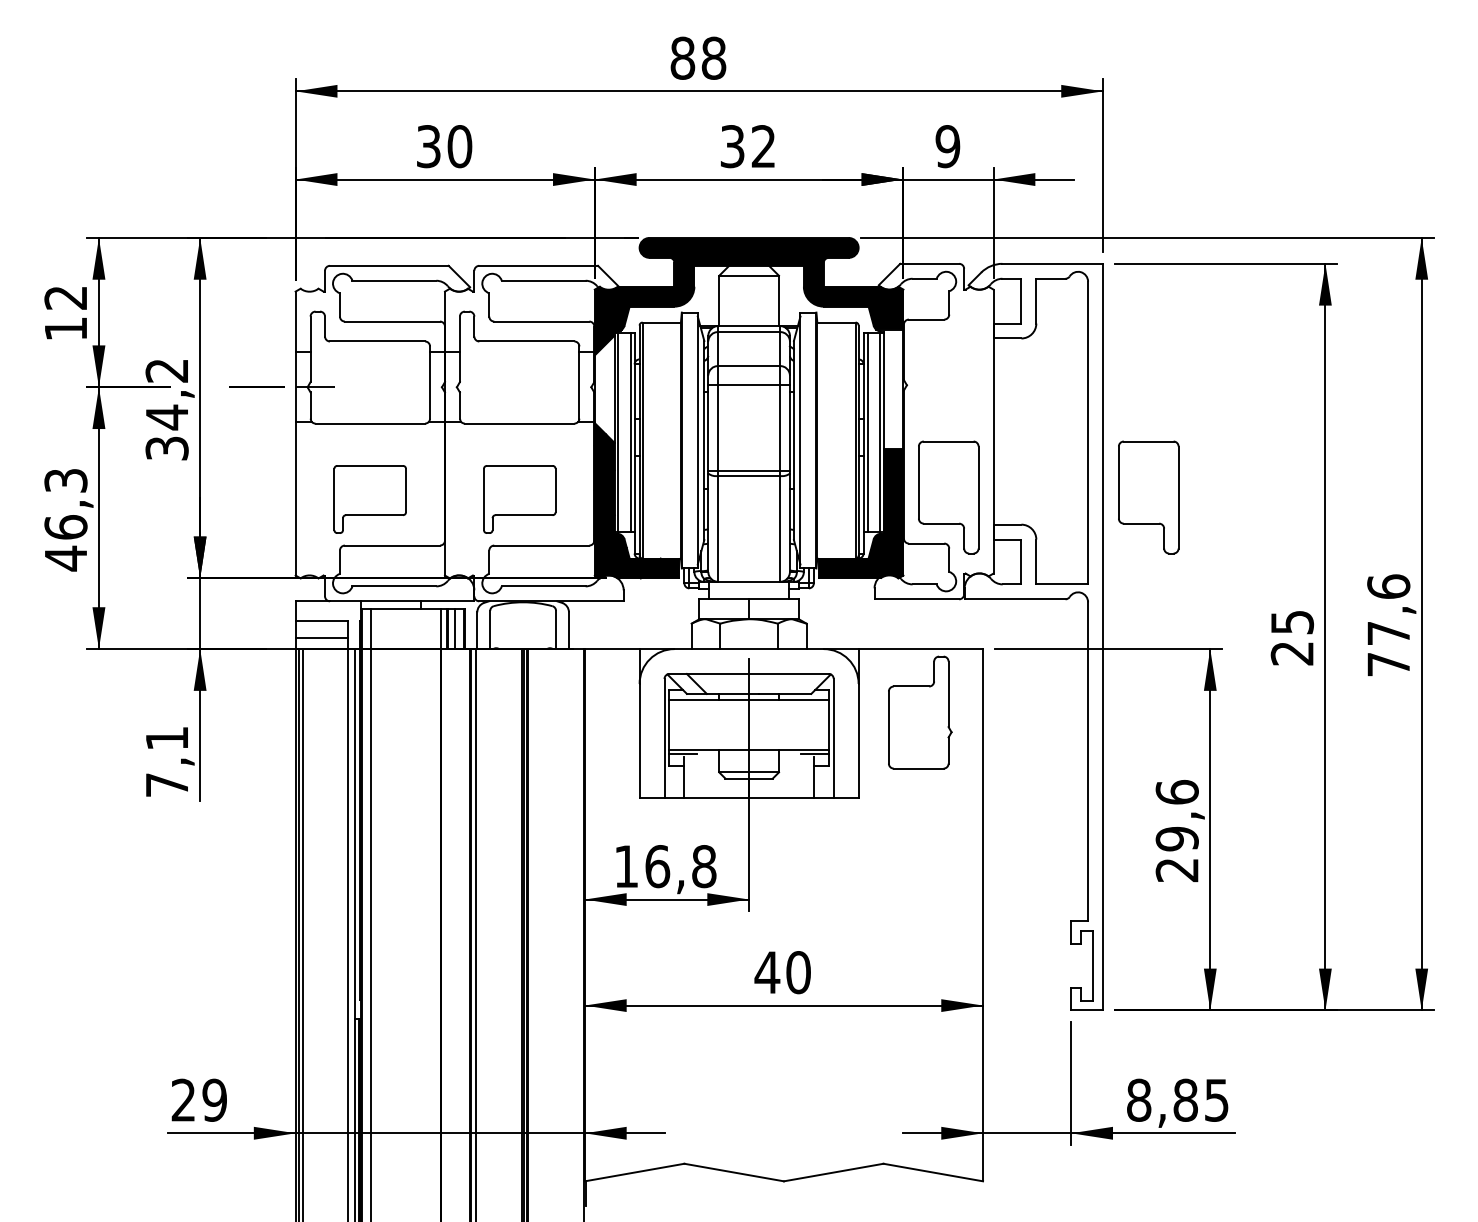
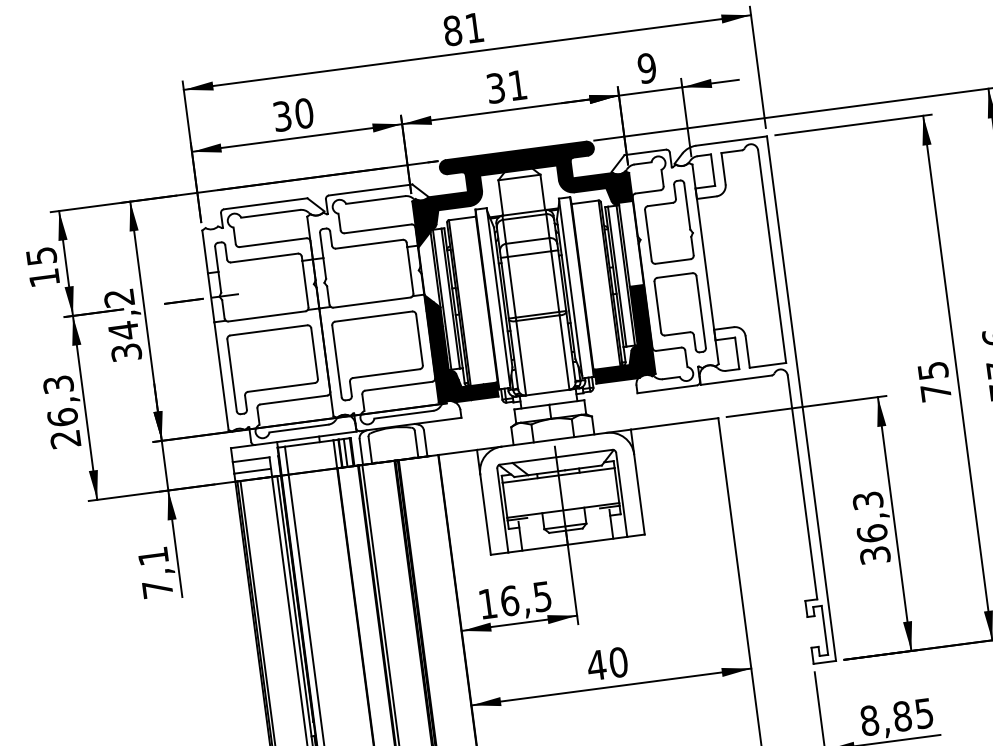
text: (713, 57) -> (474, 27), 88 -> 81
text: (762, 146) -> (516, 85), 32 -> 31
text: (65, 297) -> (41, 256), 12 -> 15
part: (1148, 497) -> (820, 296), removed
part: (369, 499) -> (273, 369), size x1.67
part: (519, 499) -> (378, 355), size x1.67
text: (65, 558) -> (65, 439), 46,3 -> 26,3
text: (1291, 653) -> (935, 392), 25 -> 75
part: (920, 712) -> (669, 221), moved
text: (1176, 830) -> (871, 527), 29,6 -> 36,3
text: (704, 866) -> (542, 596), 16,8 -> 16,5

